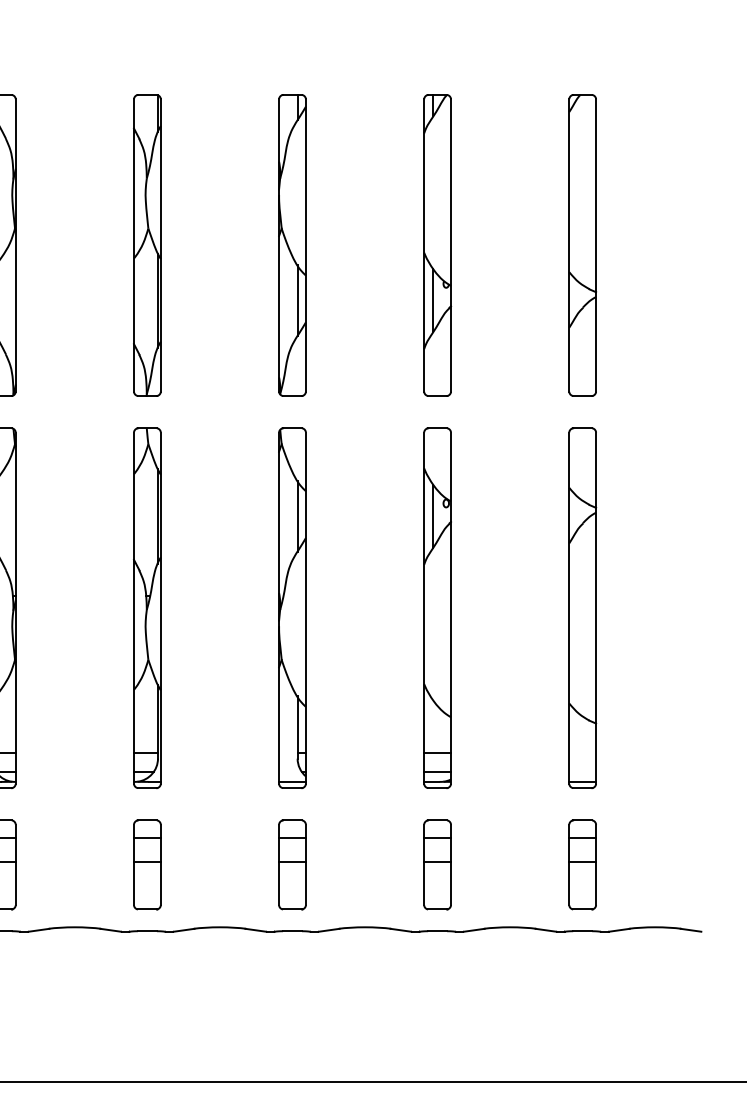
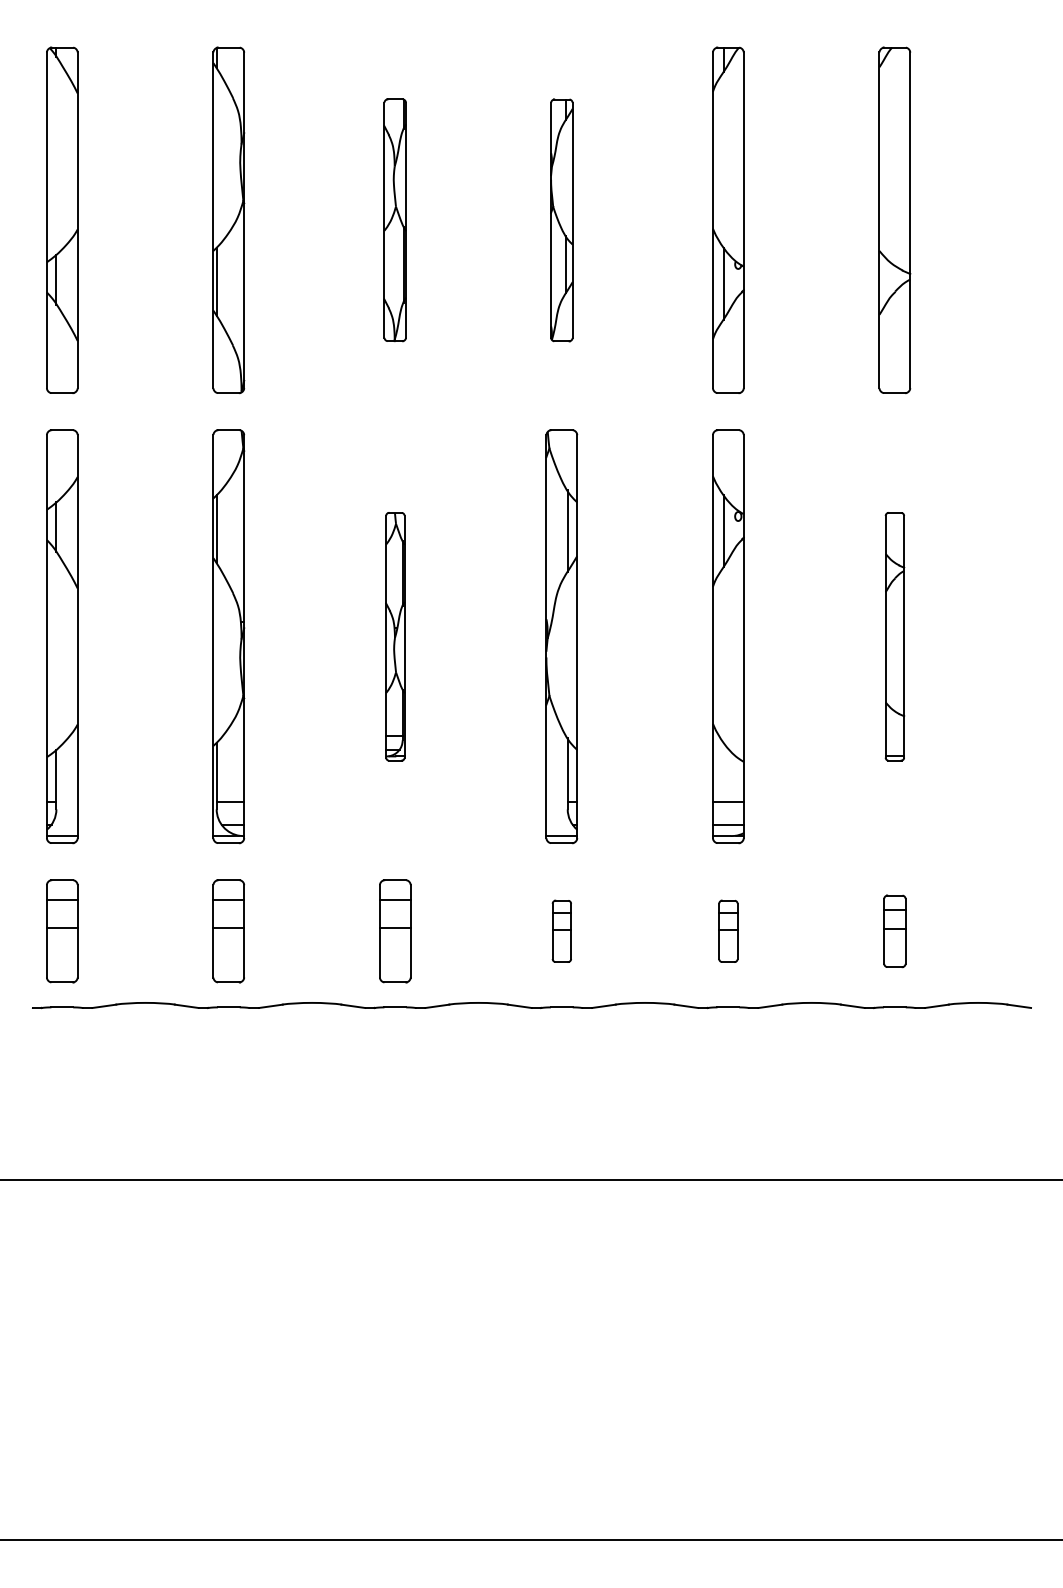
part: (146, 244) -> (394, 219), size x0.7
part: (292, 245) -> (561, 220), size x0.7
part: (147, 608) -> (395, 636), size x0.6
part: (582, 608) -> (894, 636), size x0.6
part: (292, 865) -> (561, 931), size x0.6
part: (437, 865) -> (728, 931), size x0.6
part: (582, 865) -> (894, 931), size x0.7

